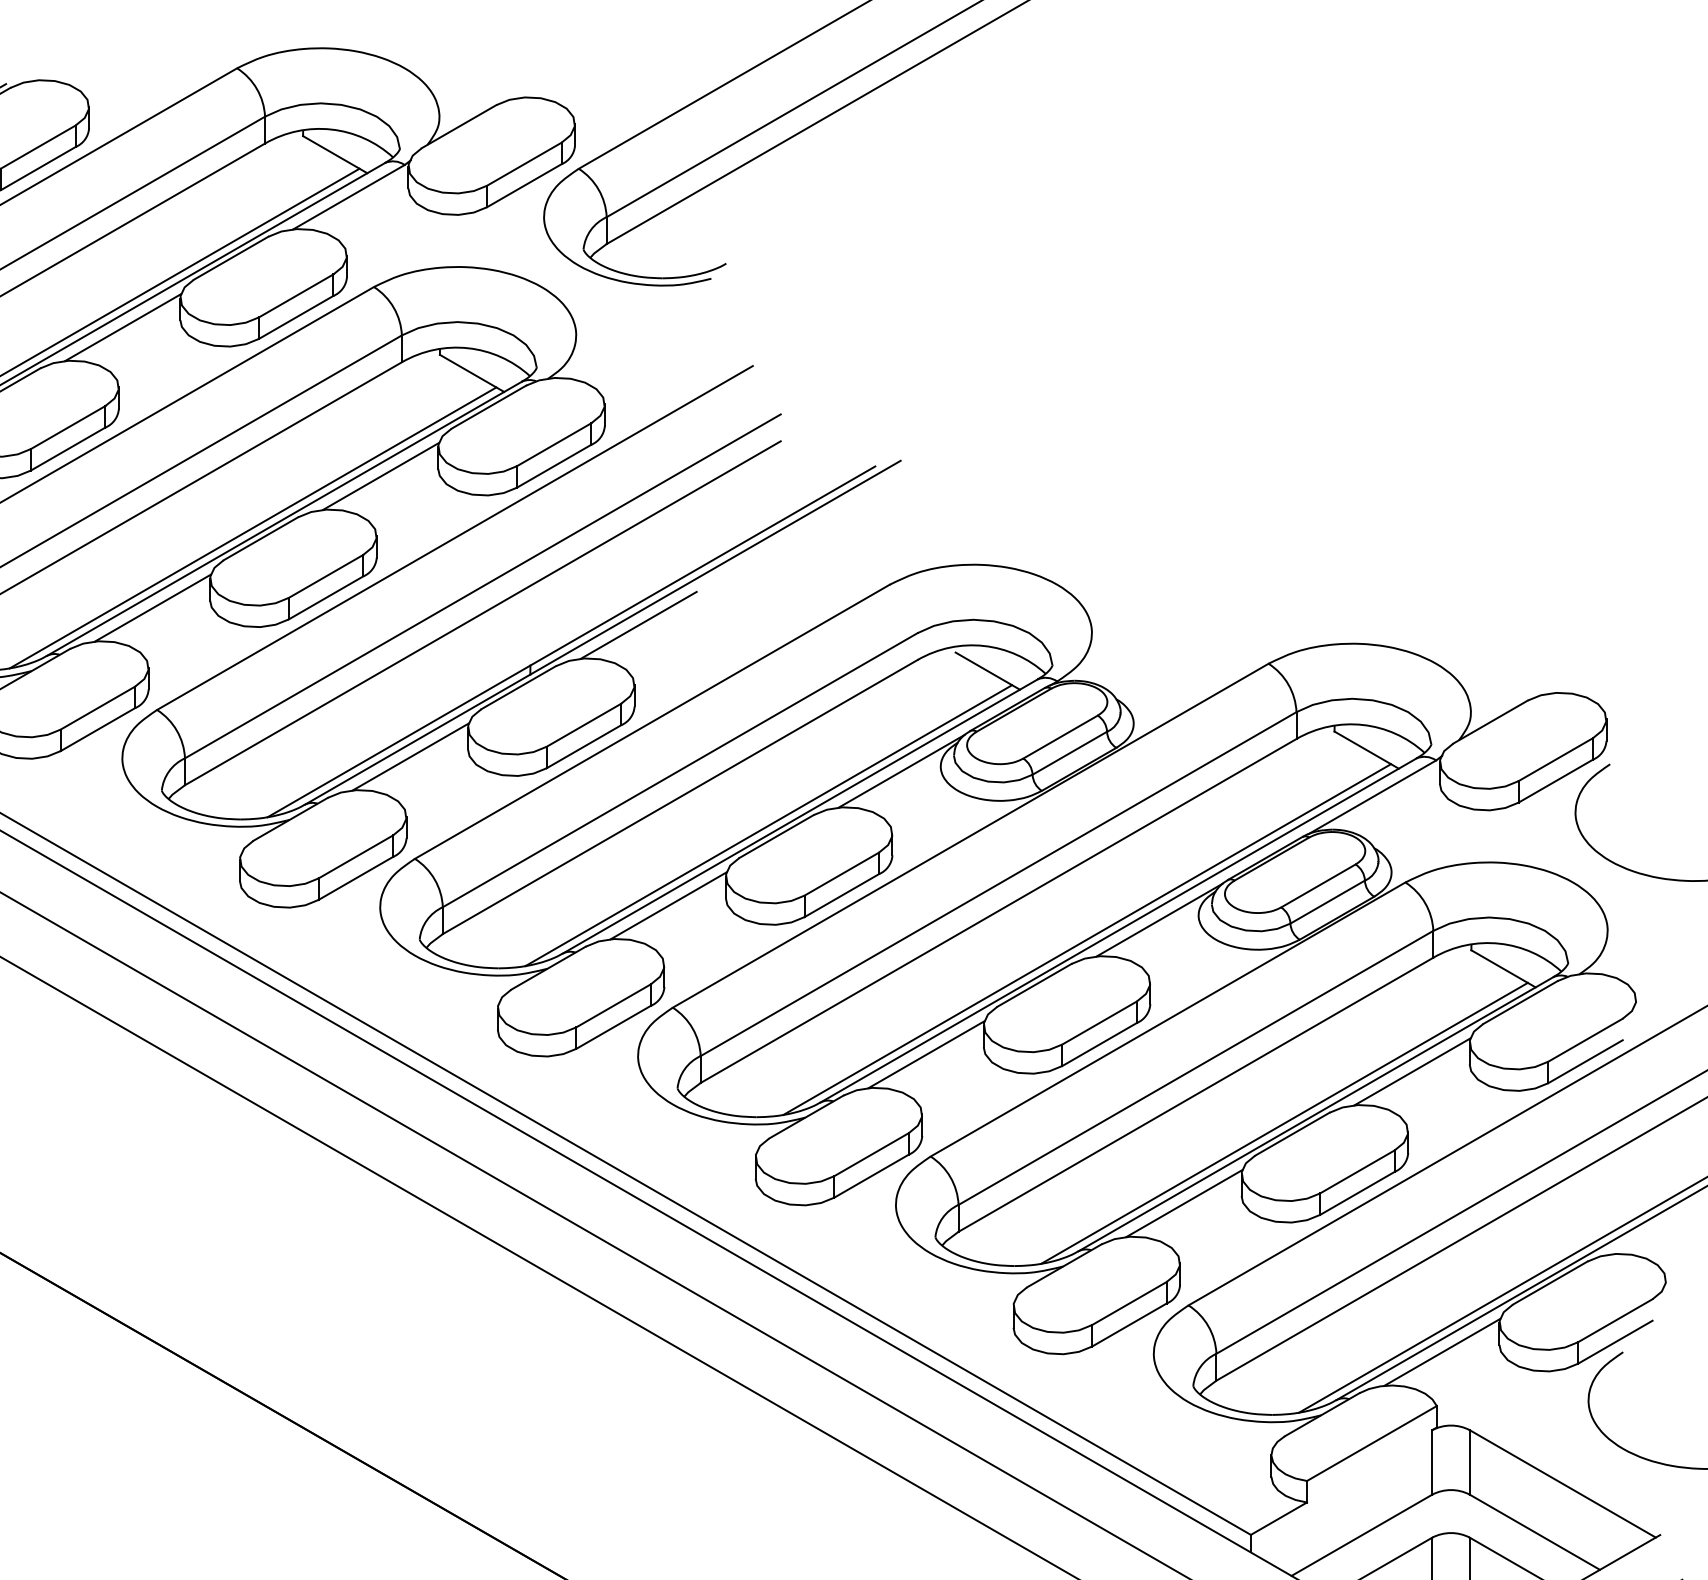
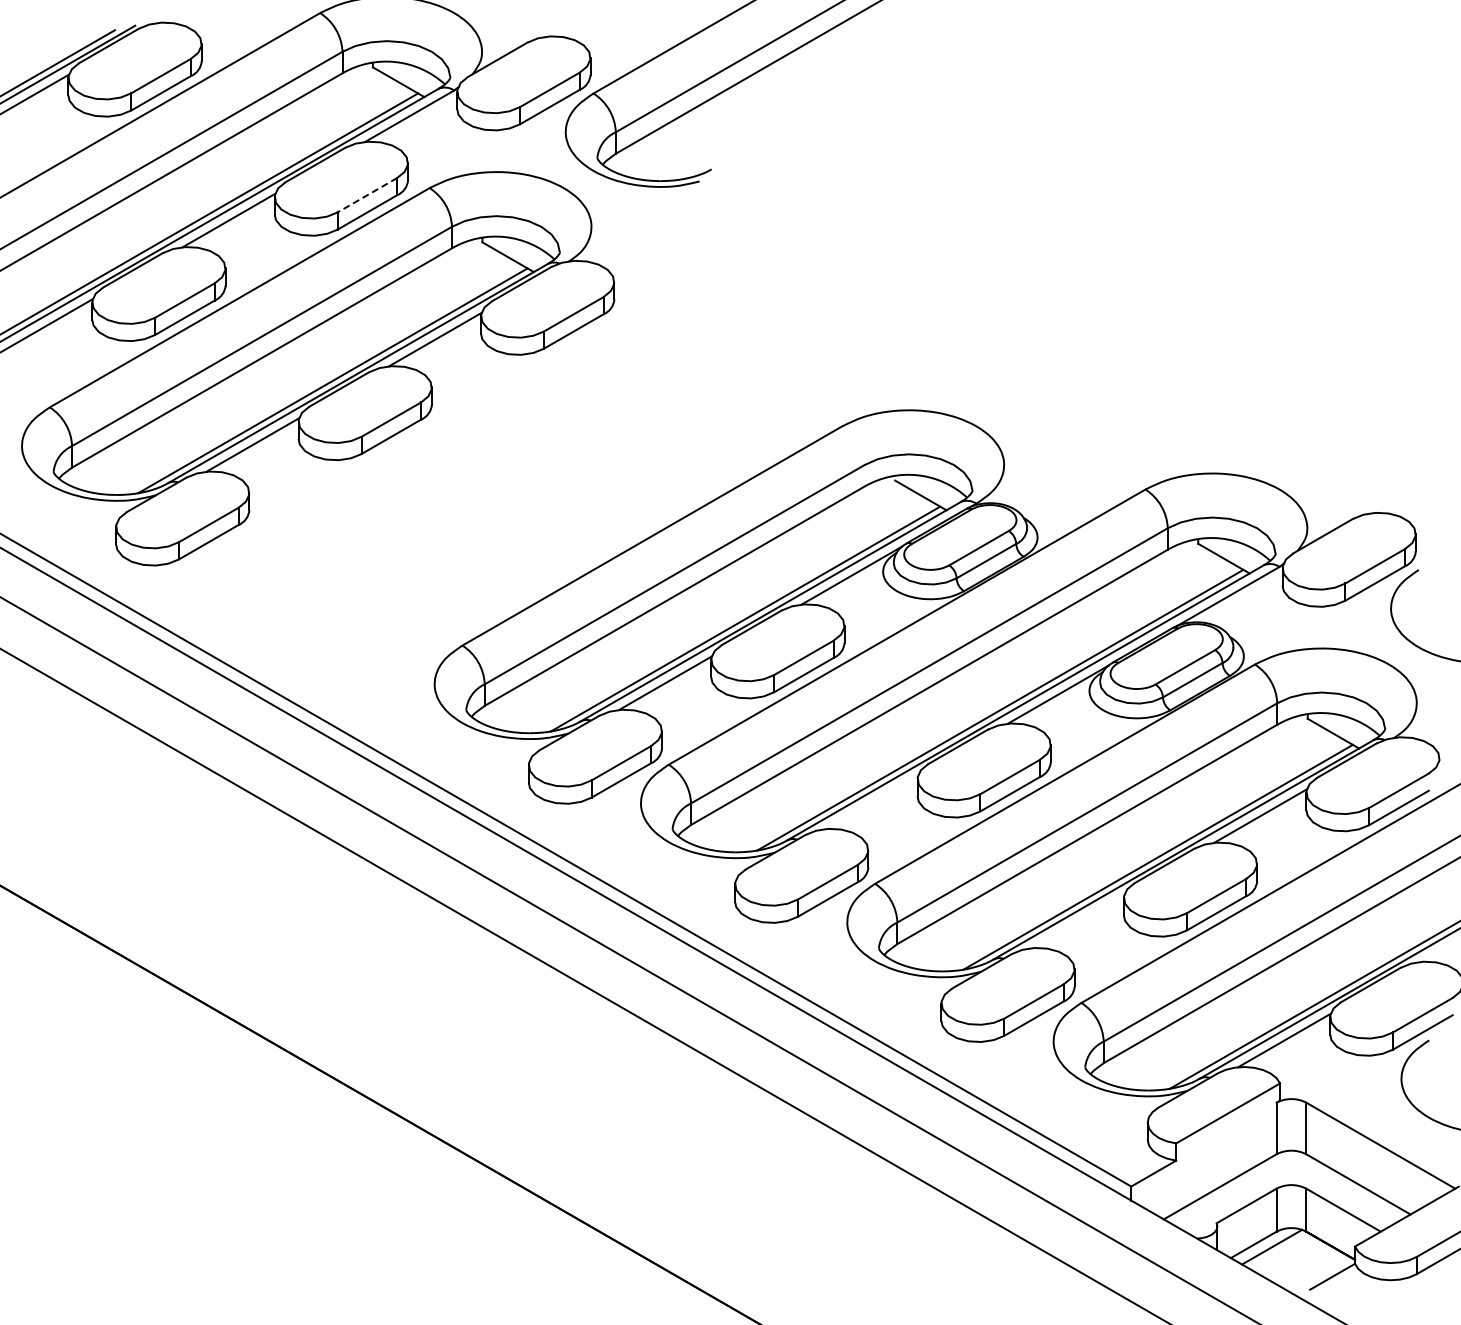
line: (296, 296) -> (367, 195), solid -> dashed
part: (493, 608) -> (525, 445), removed
line: (926, 1054) -> (871, 802), removed
line: (1183, 1203) -> (1077, 921), removed

